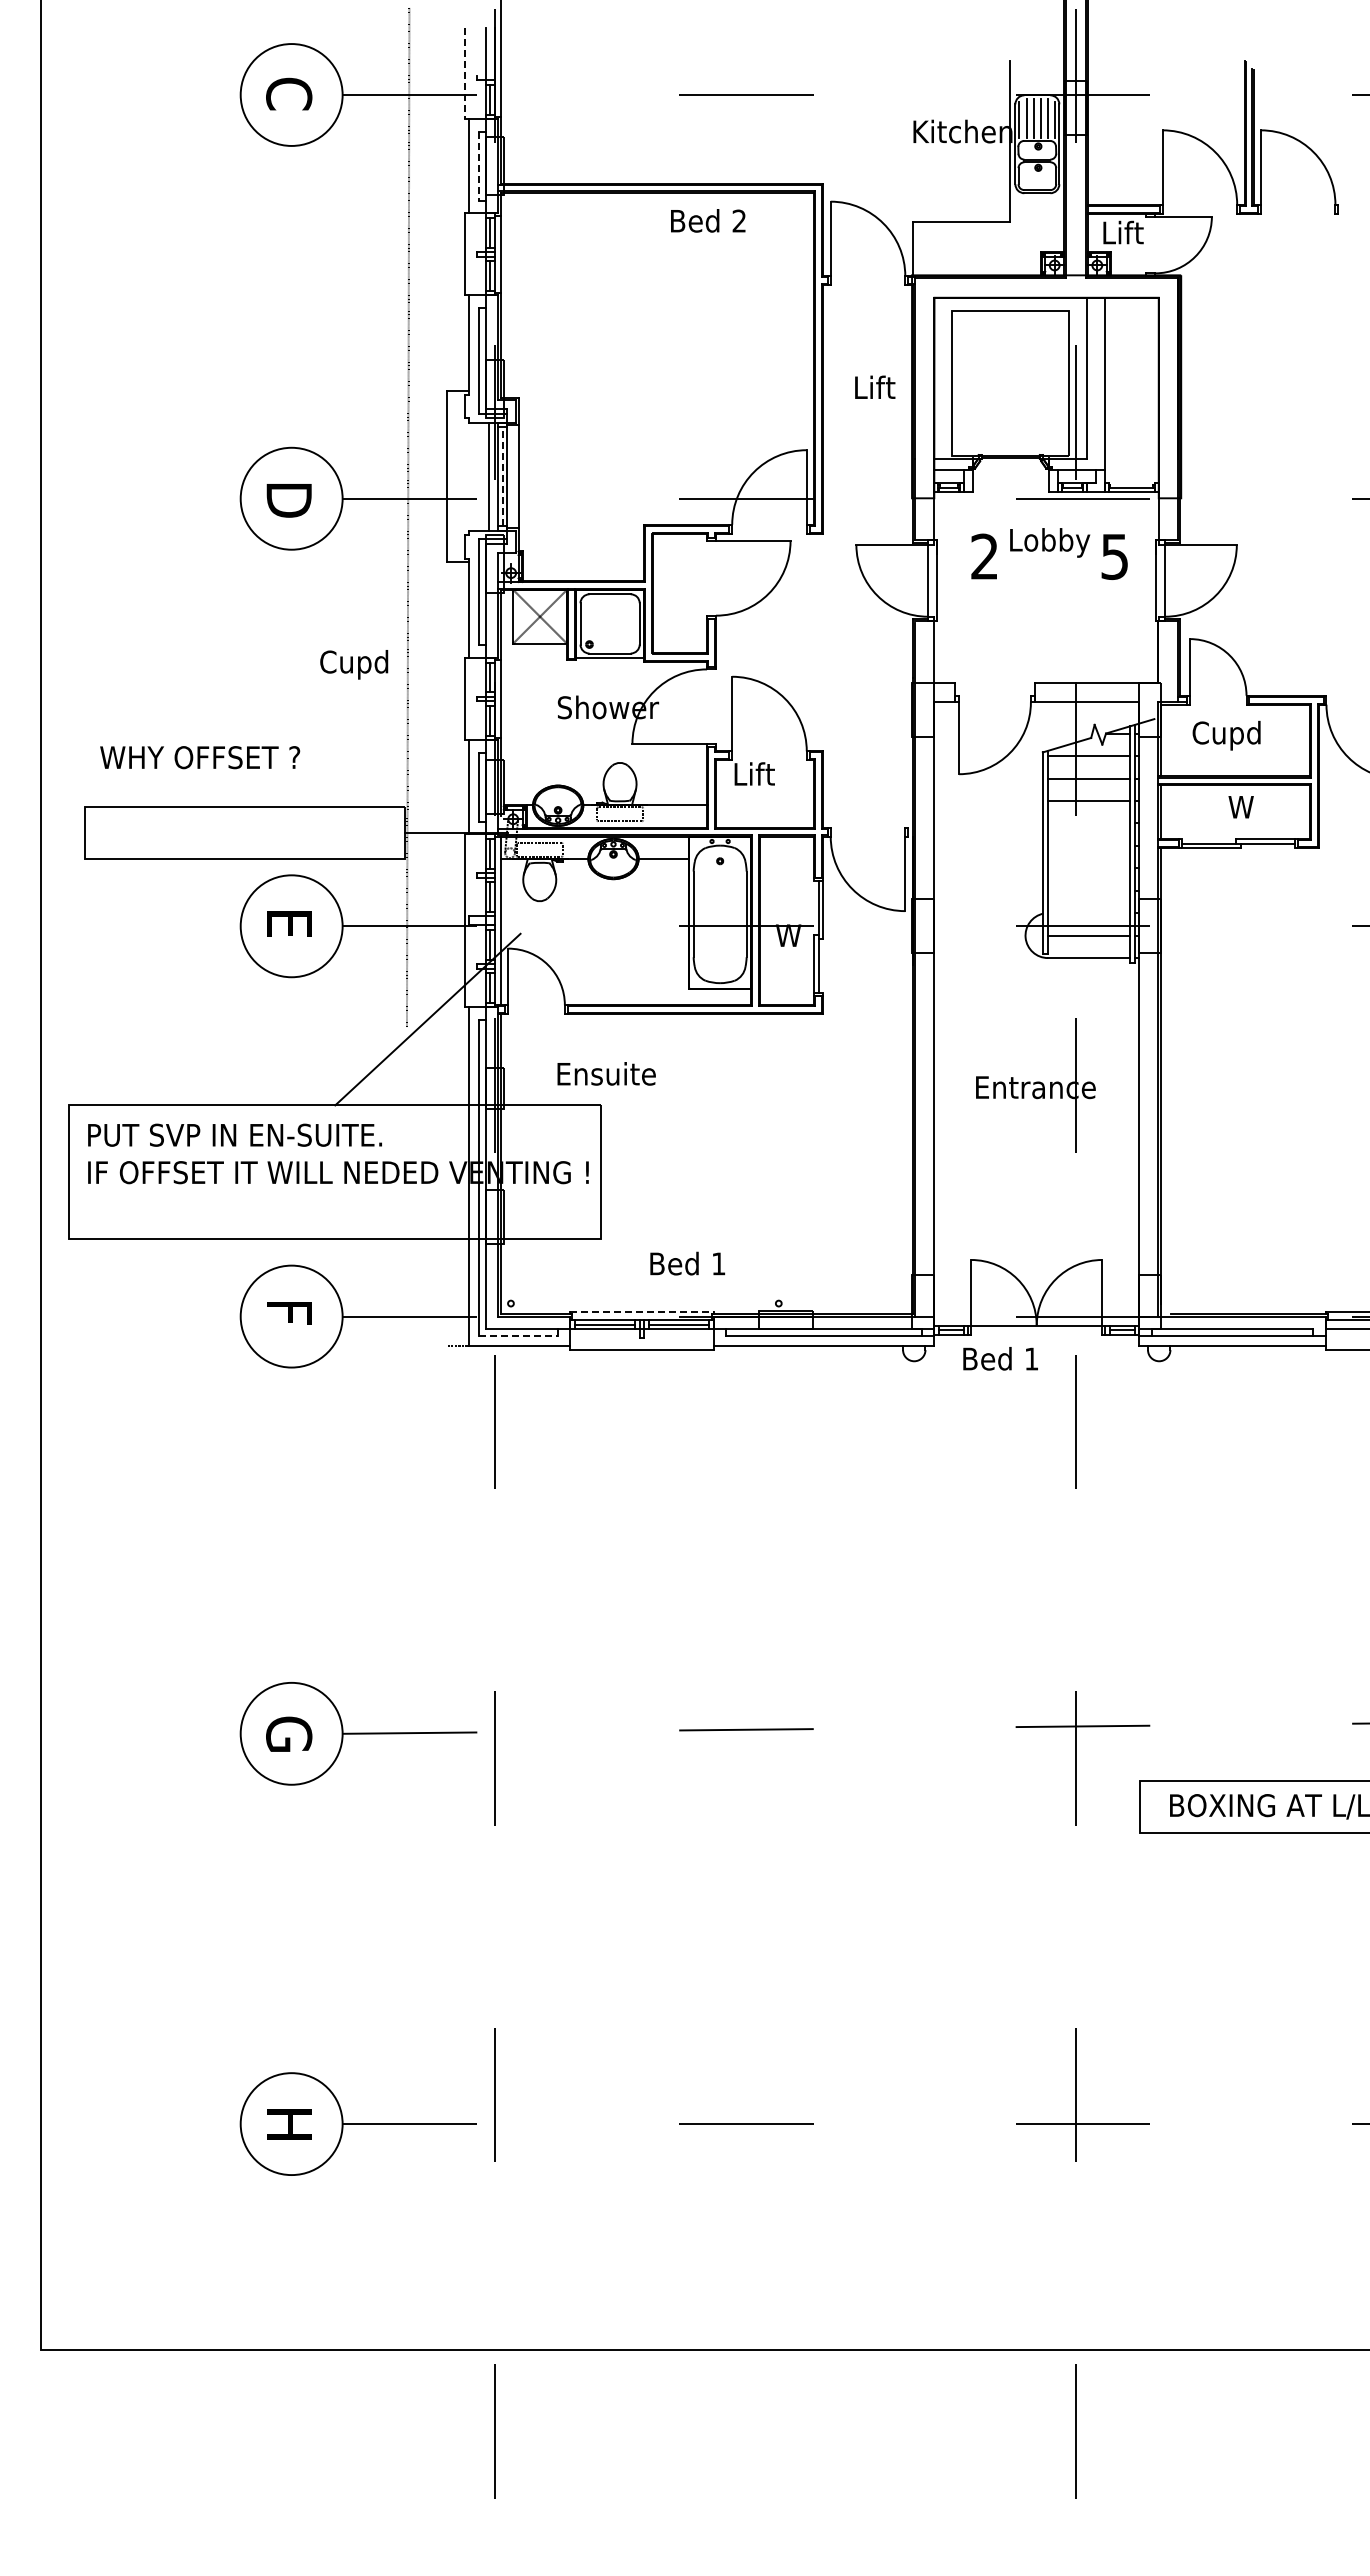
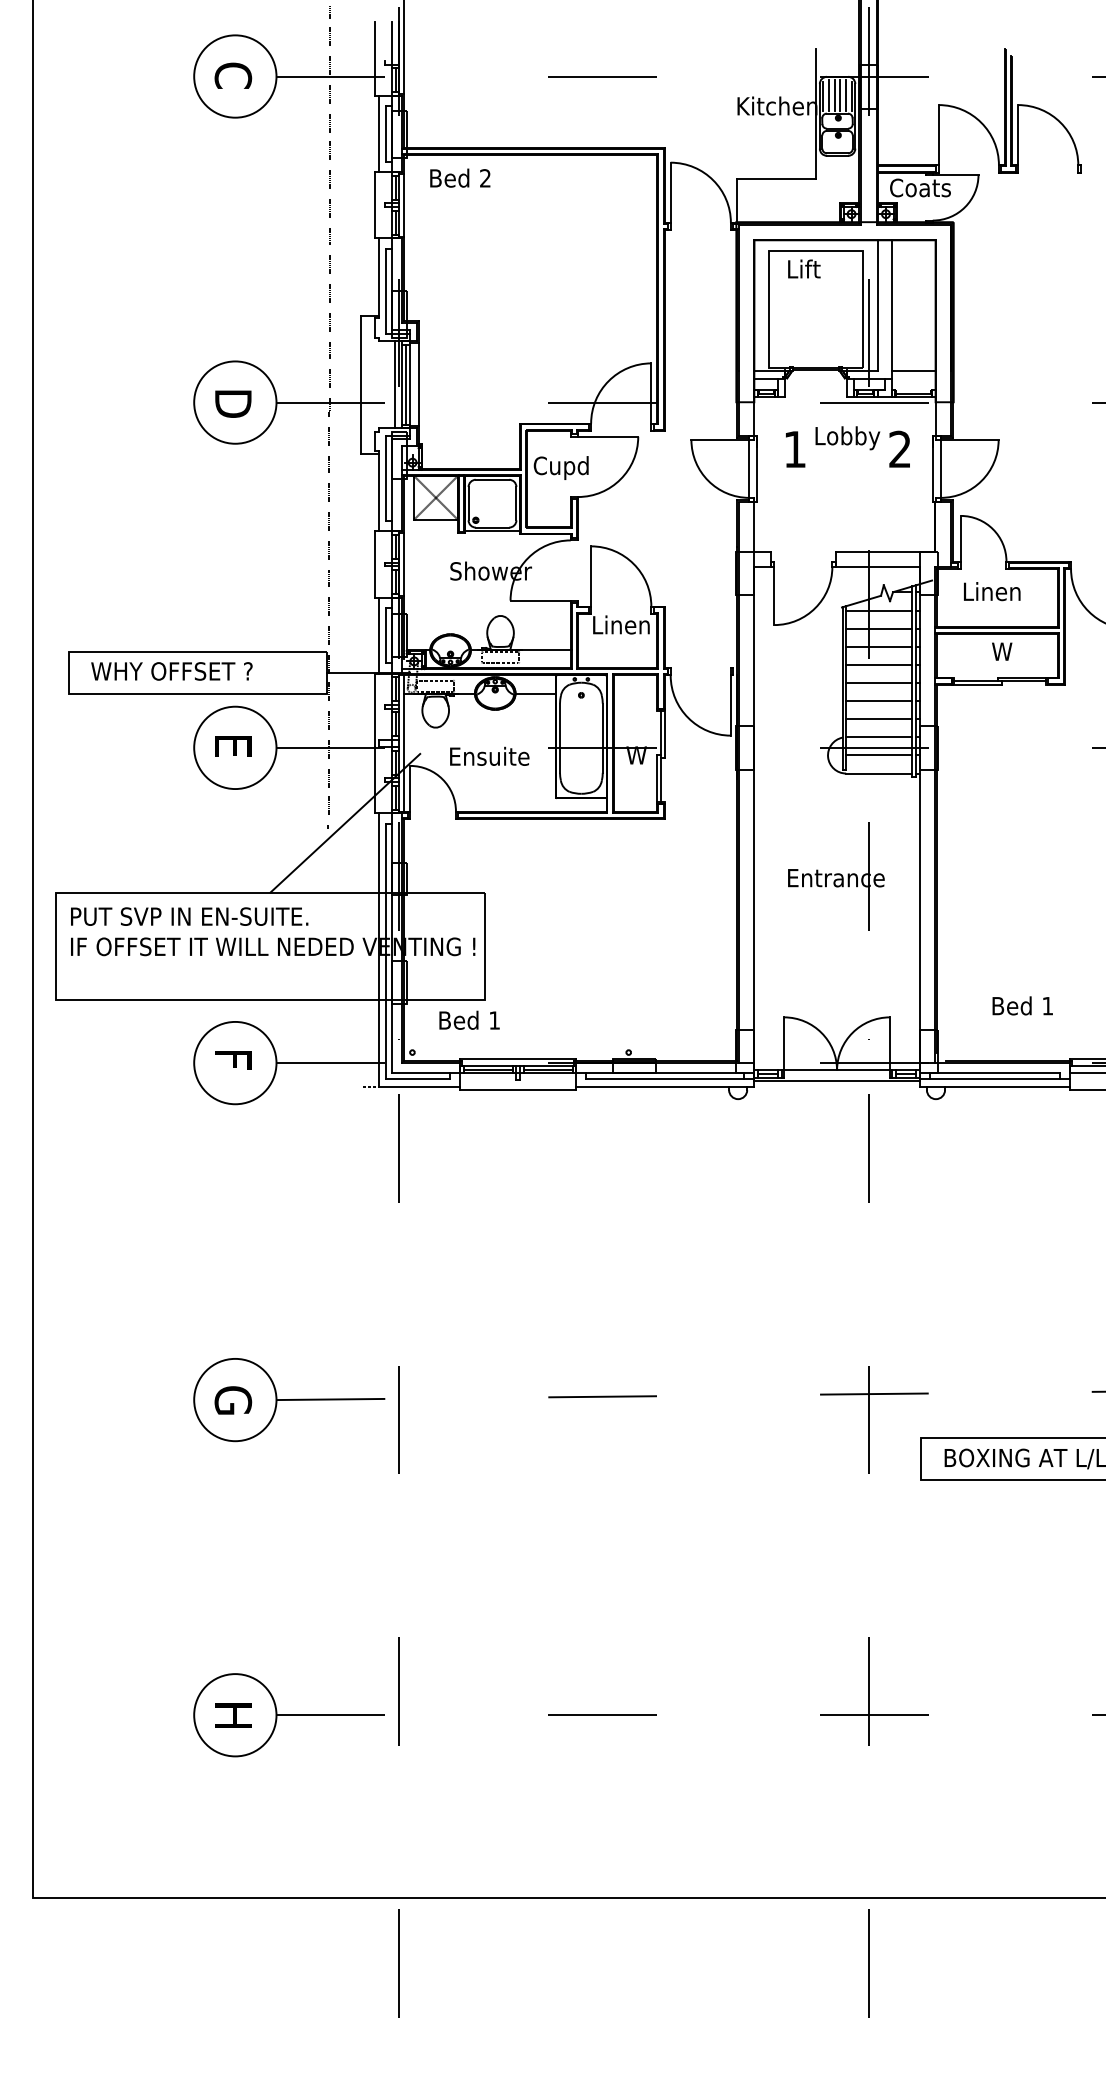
line: (464, 73) -> (374, 59), dashed -> solid
line: (478, 166) -> (386, 134), dashed -> solid
text: (708, 220) -> (460, 177), moved
text: (1139, 232) -> (920, 187), Lift -> Coats
text: (875, 386) -> (804, 268), moved
line: (1131, 459) -> (913, 370), added
line: (502, 476) -> (405, 384), dashed -> solid
text: (984, 556) -> (794, 449), 2 -> 1
text: (1114, 556) -> (899, 449), 5 -> 2
text: (354, 664) -> (561, 467), moved
text: (1227, 735) -> (991, 593), Cupd -> Linen
text: (200, 757) -> (172, 671), moved
text: (779, 773) -> (629, 624), Lift -> Linen
line: (1088, 823) -> (878, 664), added
line: (1088, 845) -> (878, 682), added
line: (1088, 868) -> (878, 701), added
line: (1088, 890) -> (878, 718), added
line: (1088, 913) -> (878, 737), added
text: (606, 1073) -> (489, 756), moved
text: (687, 1263) -> (469, 1020), moved
line: (641, 1312) -> (517, 1059), dashed -> solid
line: (518, 1336) -> (418, 1079), dashed -> solid
line: (1036, 1339) -> (836, 1081), added
text: (1000, 1358) -> (1022, 1005), moved

